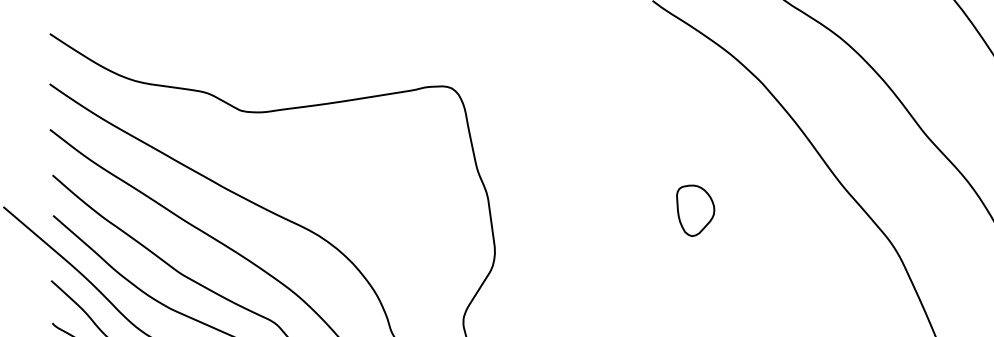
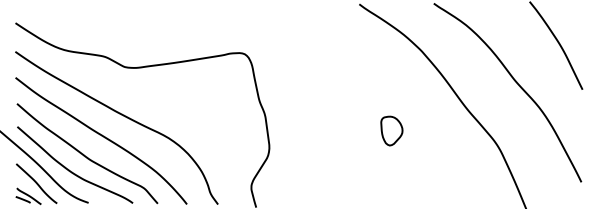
part: (694, 209) -> (391, 130), moved

